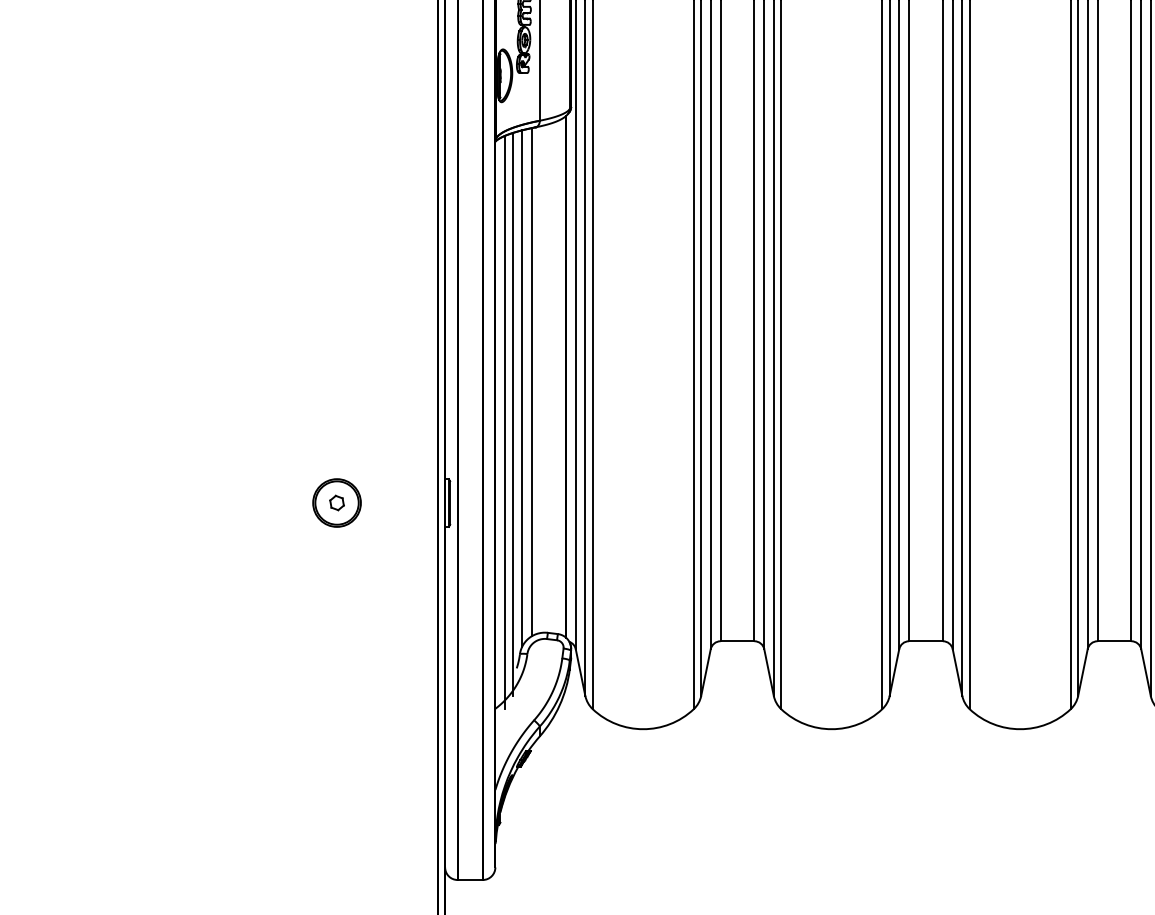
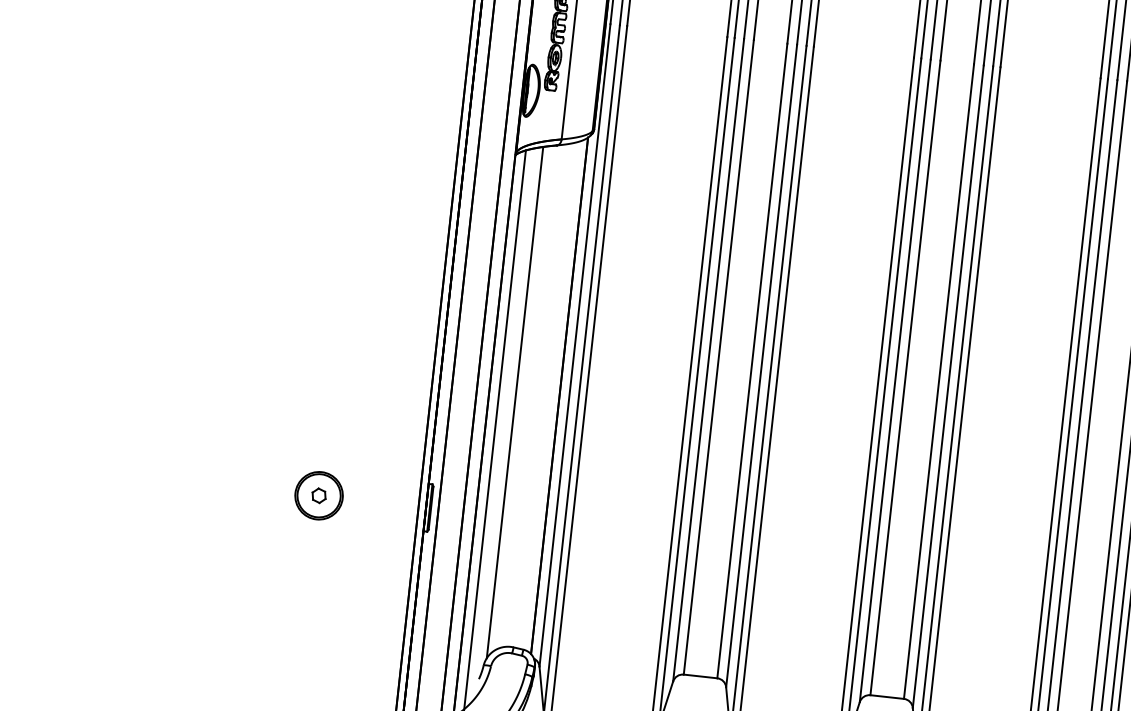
line: (532, 382) -> (525, 397), removed
line: (512, 414) -> (502, 427), removed

